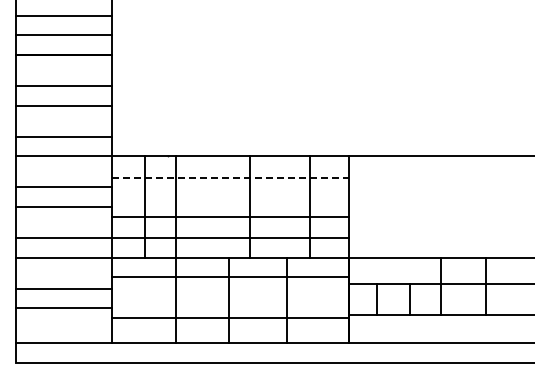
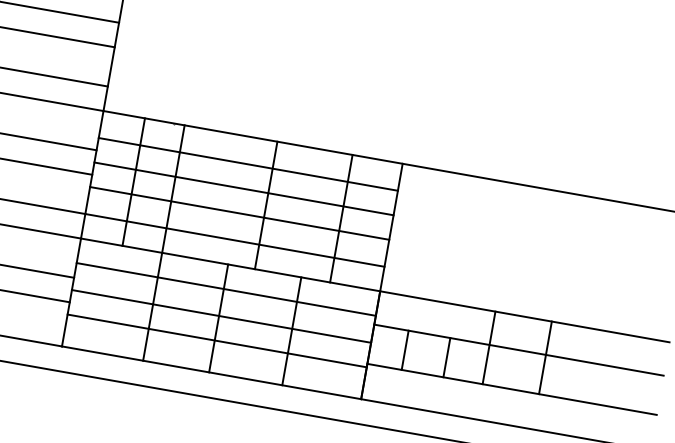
line: (230, 177) -> (248, 164), dashed -> solid
line: (230, 197) -> (243, 189), added
line: (230, 298) -> (221, 316), added

